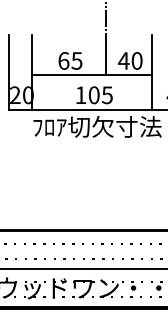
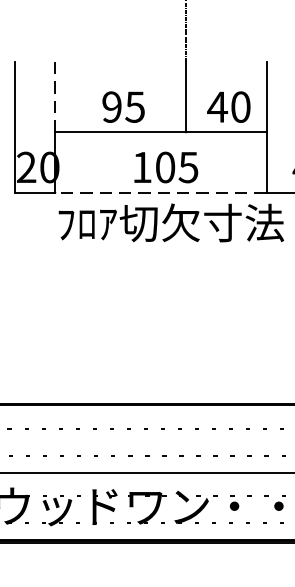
line: (31, 54) -> (55, 95), solid -> dashed
text: (63, 60) -> (111, 106), 65 -> 95
line: (91, 109) -> (160, 192), solid -> dashed

